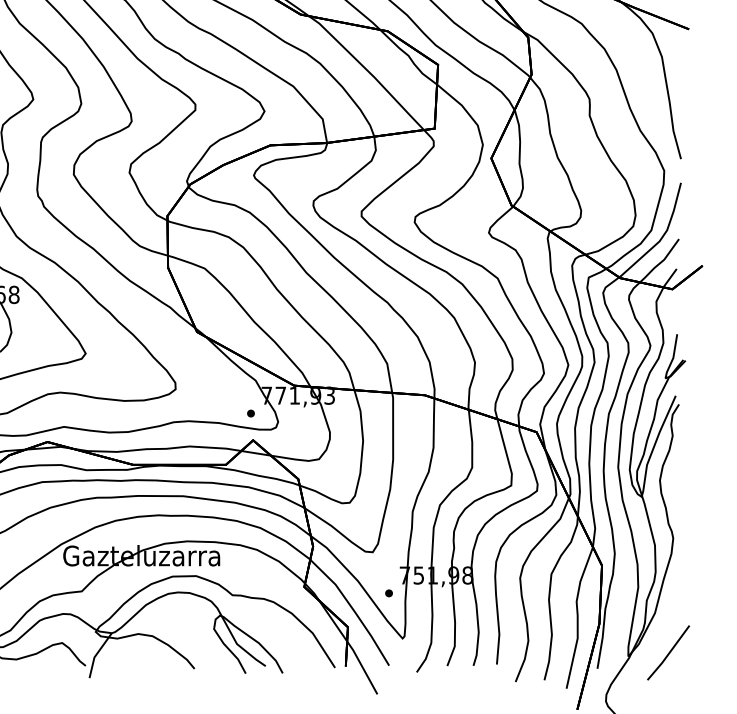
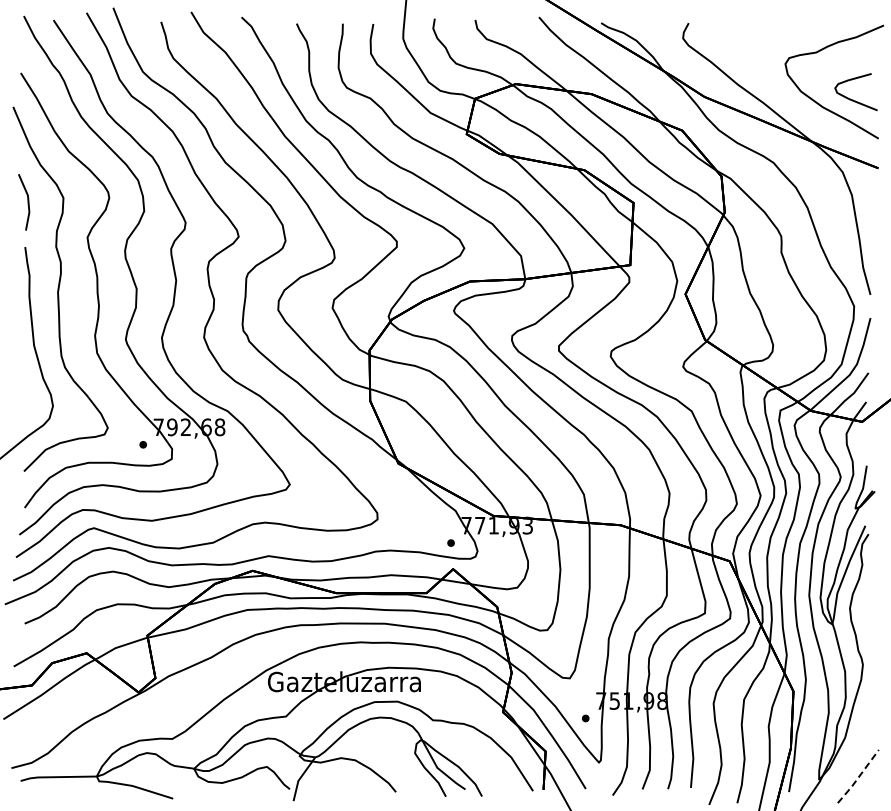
line: (668, 653) -> (858, 777), solid -> dashed

